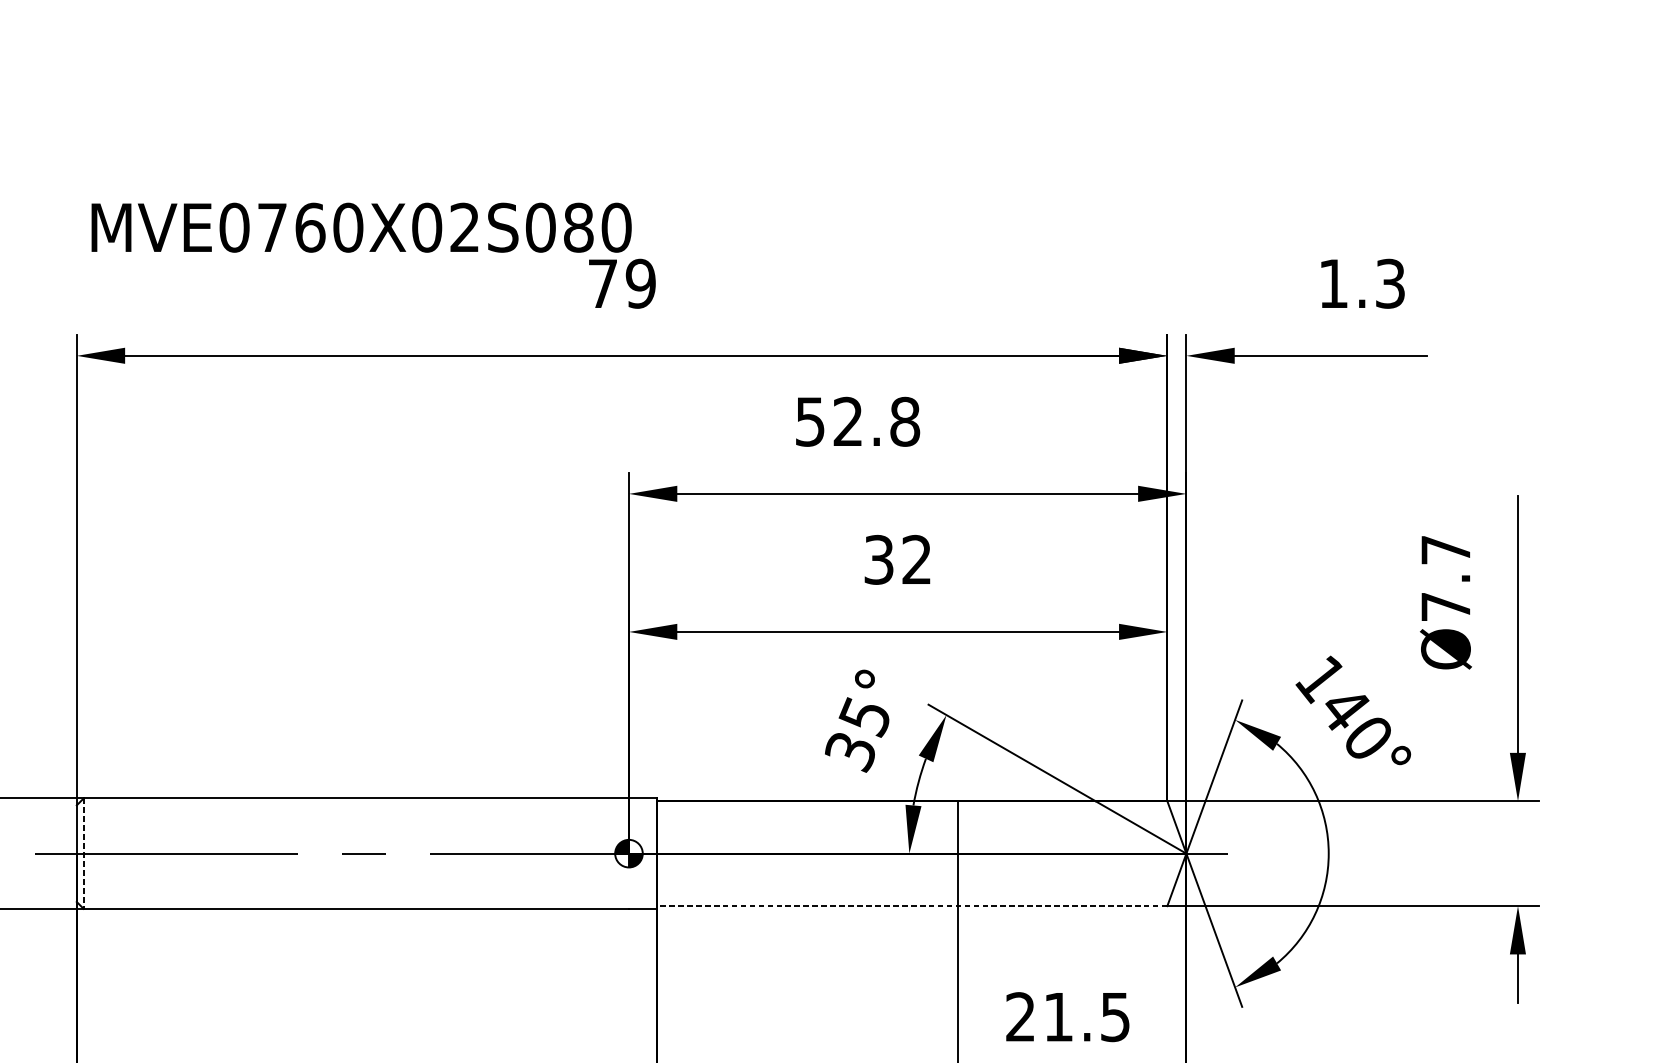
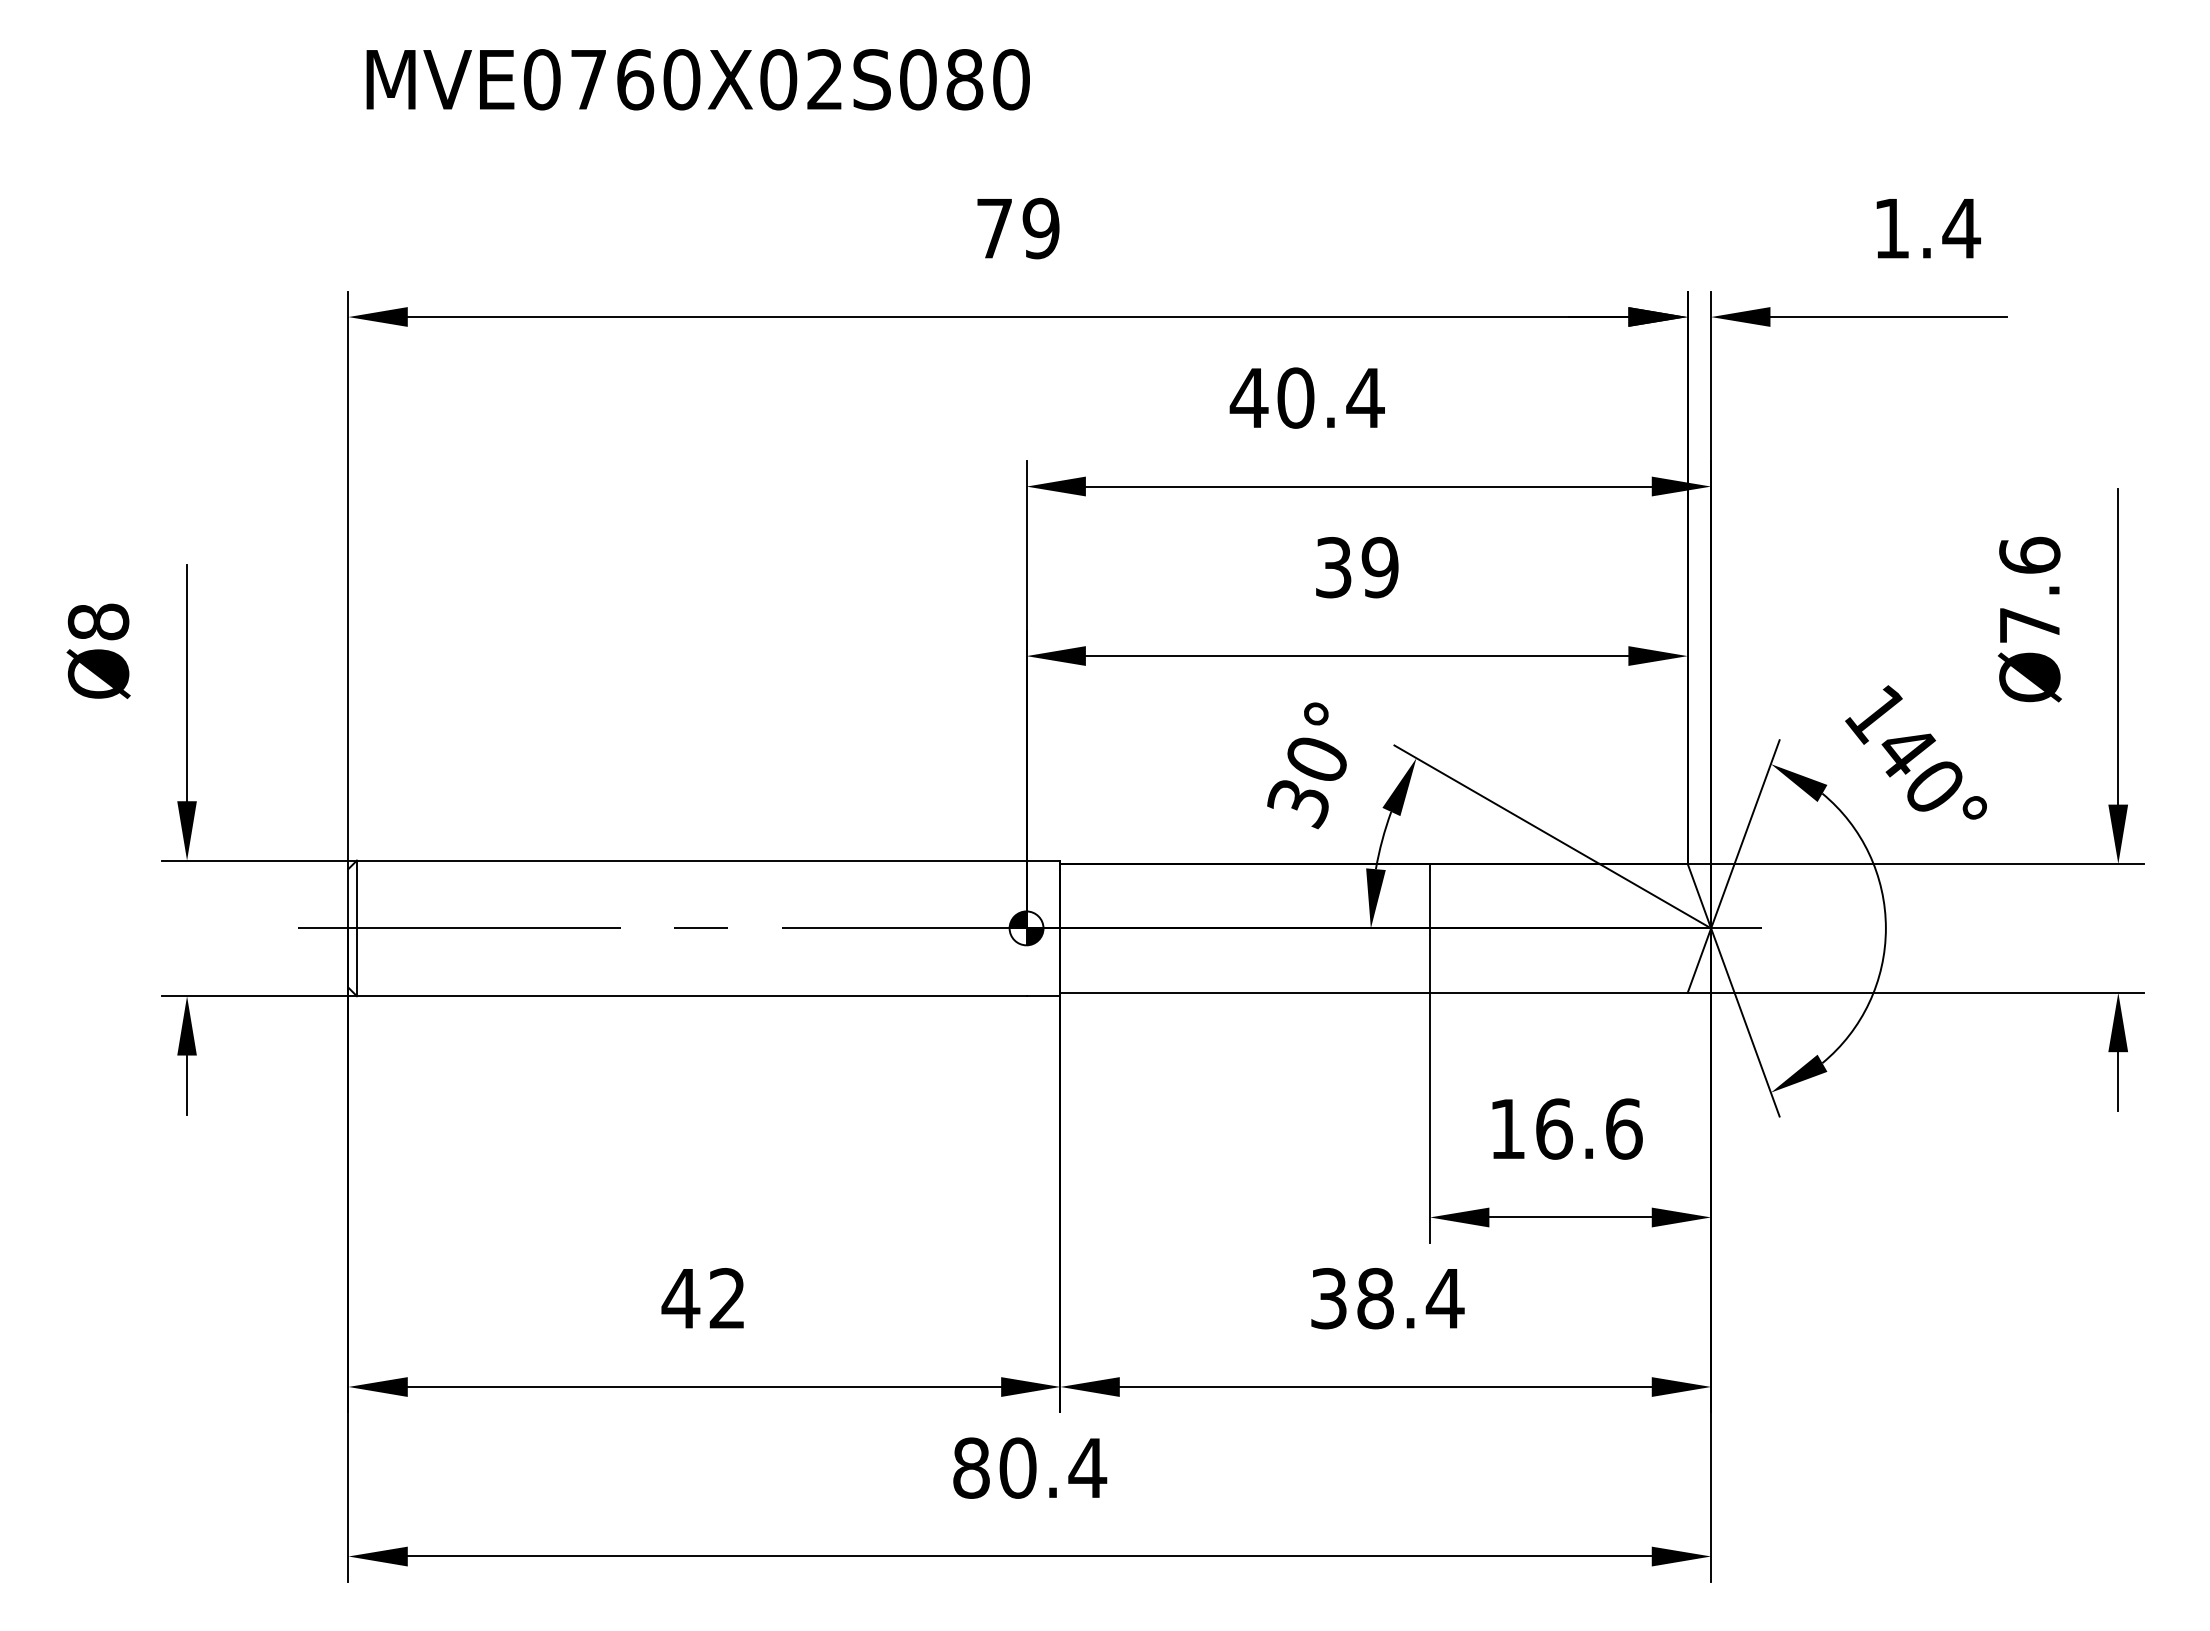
text: (361, 227) -> (697, 79), moved
text: (1390, 283) -> (1961, 228), 1.3 -> 1.4
text: (856, 421) -> (1306, 397), 52.8 -> 40.4
text: (1445, 549) -> (2029, 554), Ø7.7 -> Ø7.6
text: (916, 559) -> (1379, 567), 32 -> 39
text: (864, 717) -> (1315, 761), 35° -> 30°
line: (83, 853) -> (356, 928), dashed -> solid
line: (912, 905) -> (1374, 992), dashed -> solid
text: (1067, 1016) -> (1565, 1128), 21.5 -> 16.6

